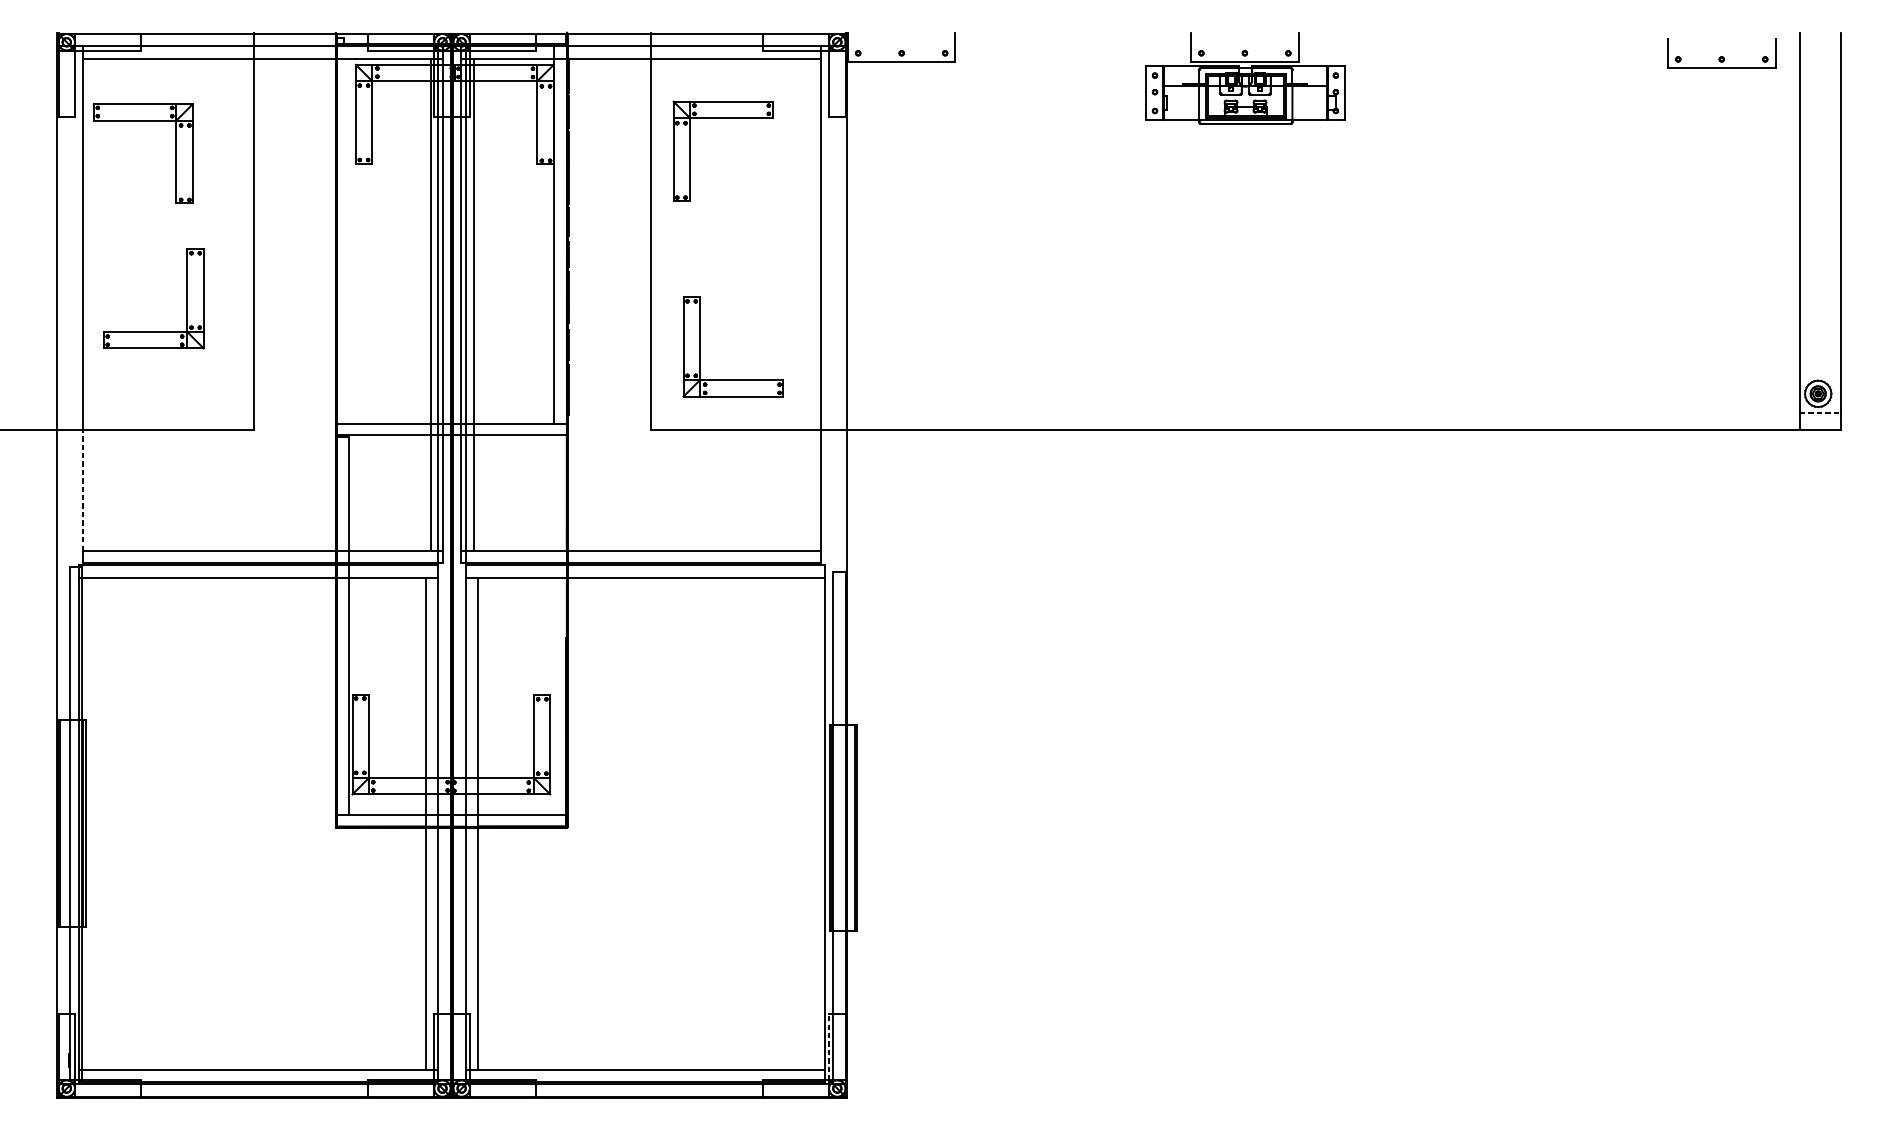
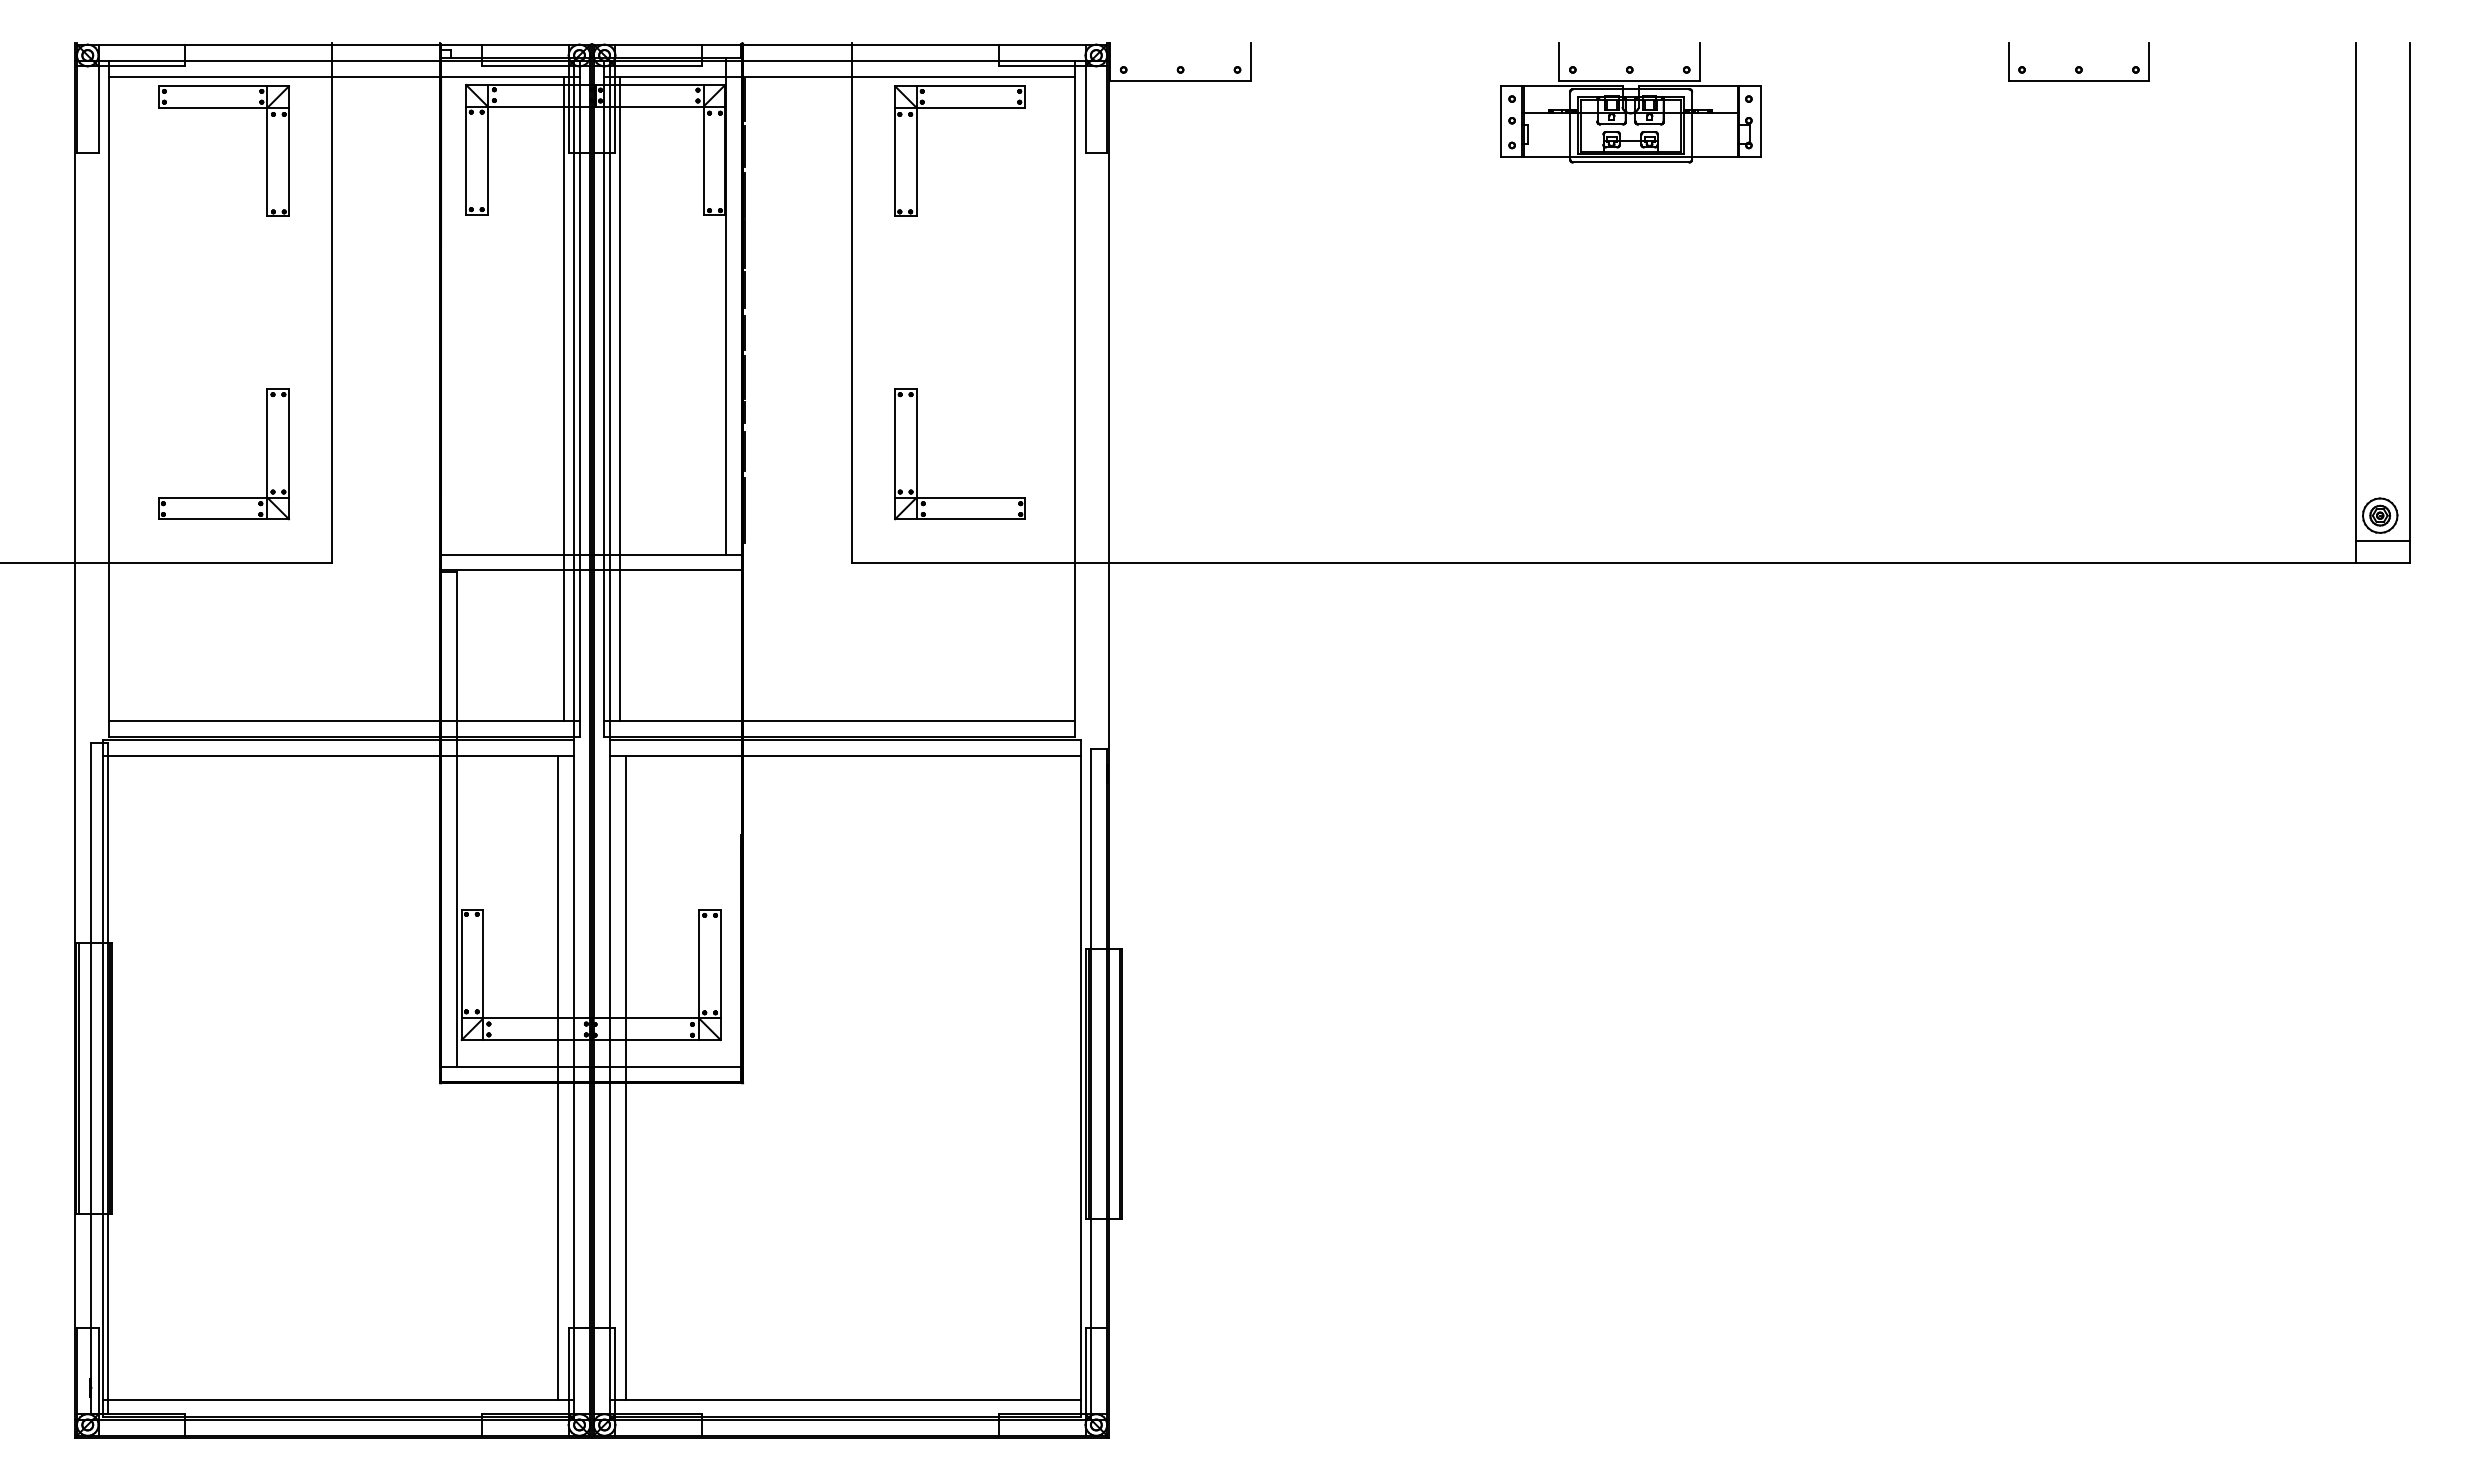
part: (1721, 52) -> (2078, 61), moved
part: (722, 118) -> (959, 108), moved
part: (143, 120) -> (224, 108), moved
part: (186, 298) -> (266, 454), moved
line: (1820, 412) -> (2383, 540), dashed -> solid
line: (83, 489) -> (109, 641), dashed -> solid
line: (829, 1046) -> (1085, 1370), dashed -> solid

